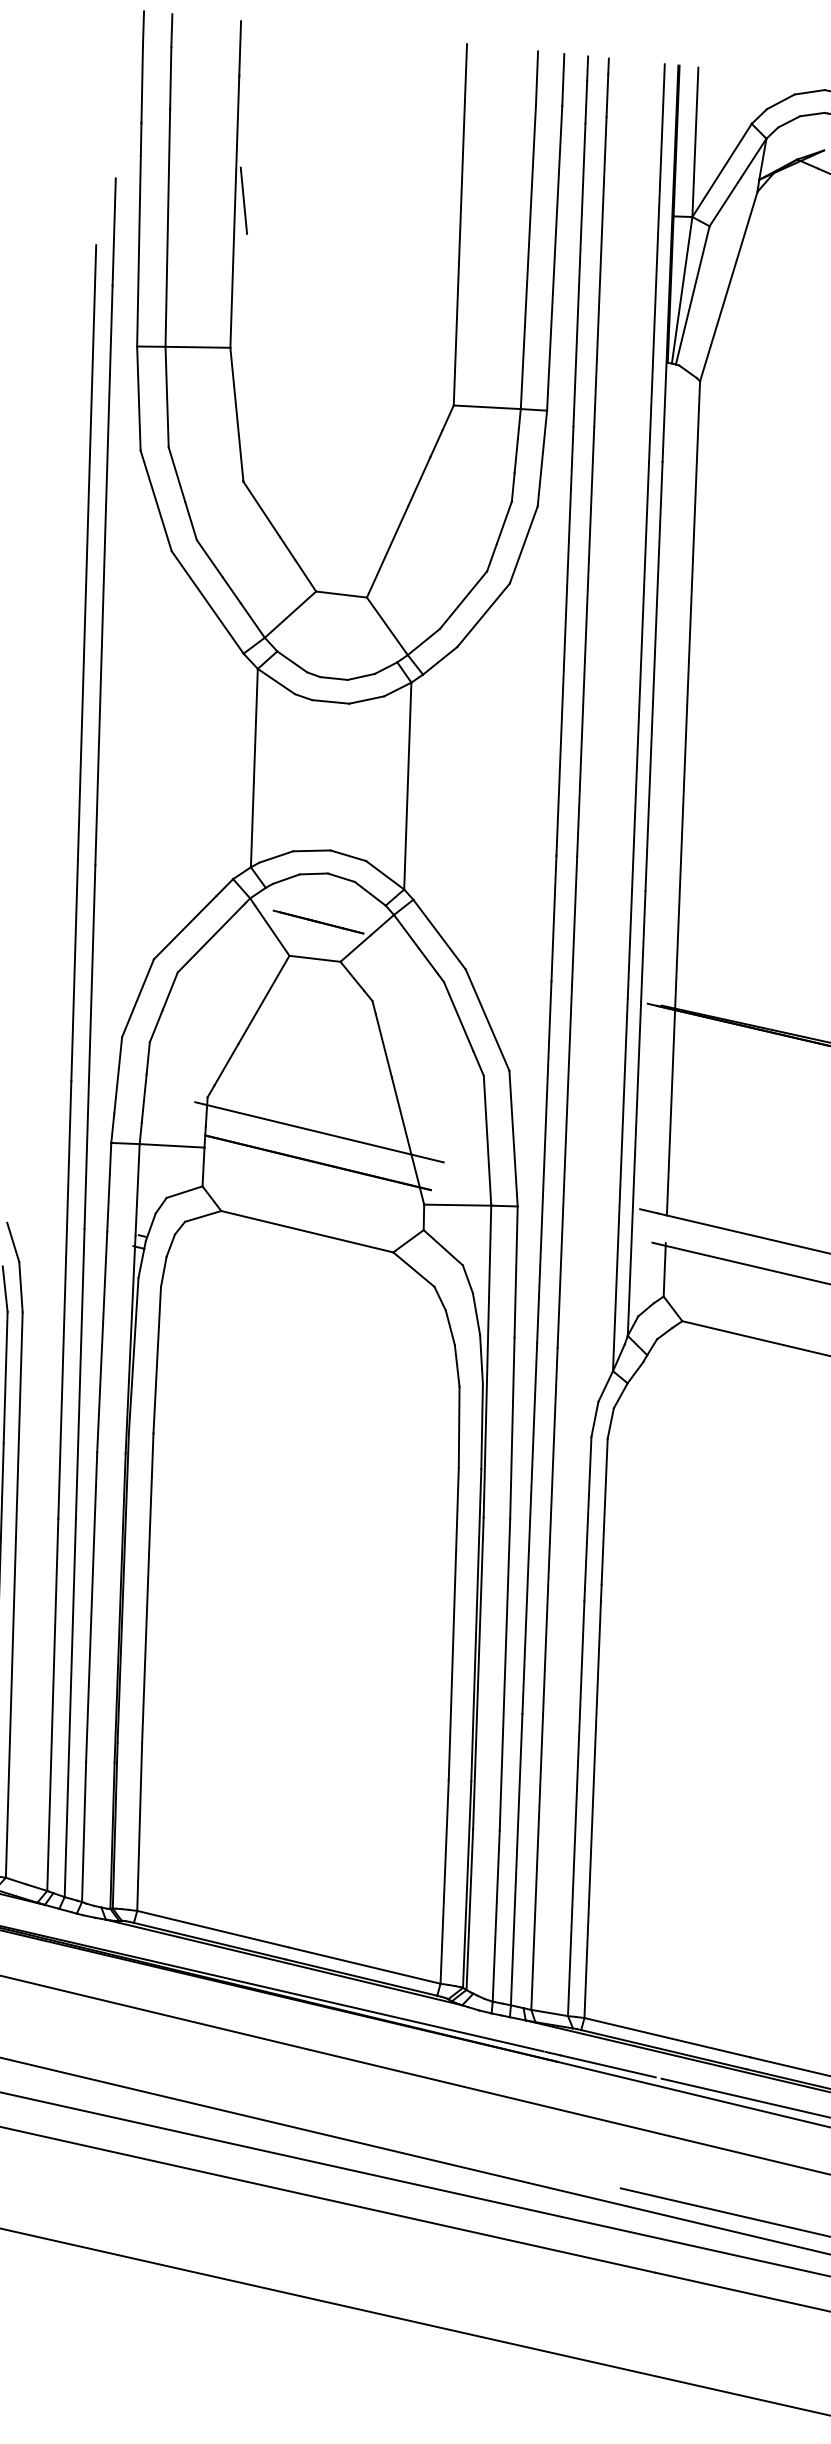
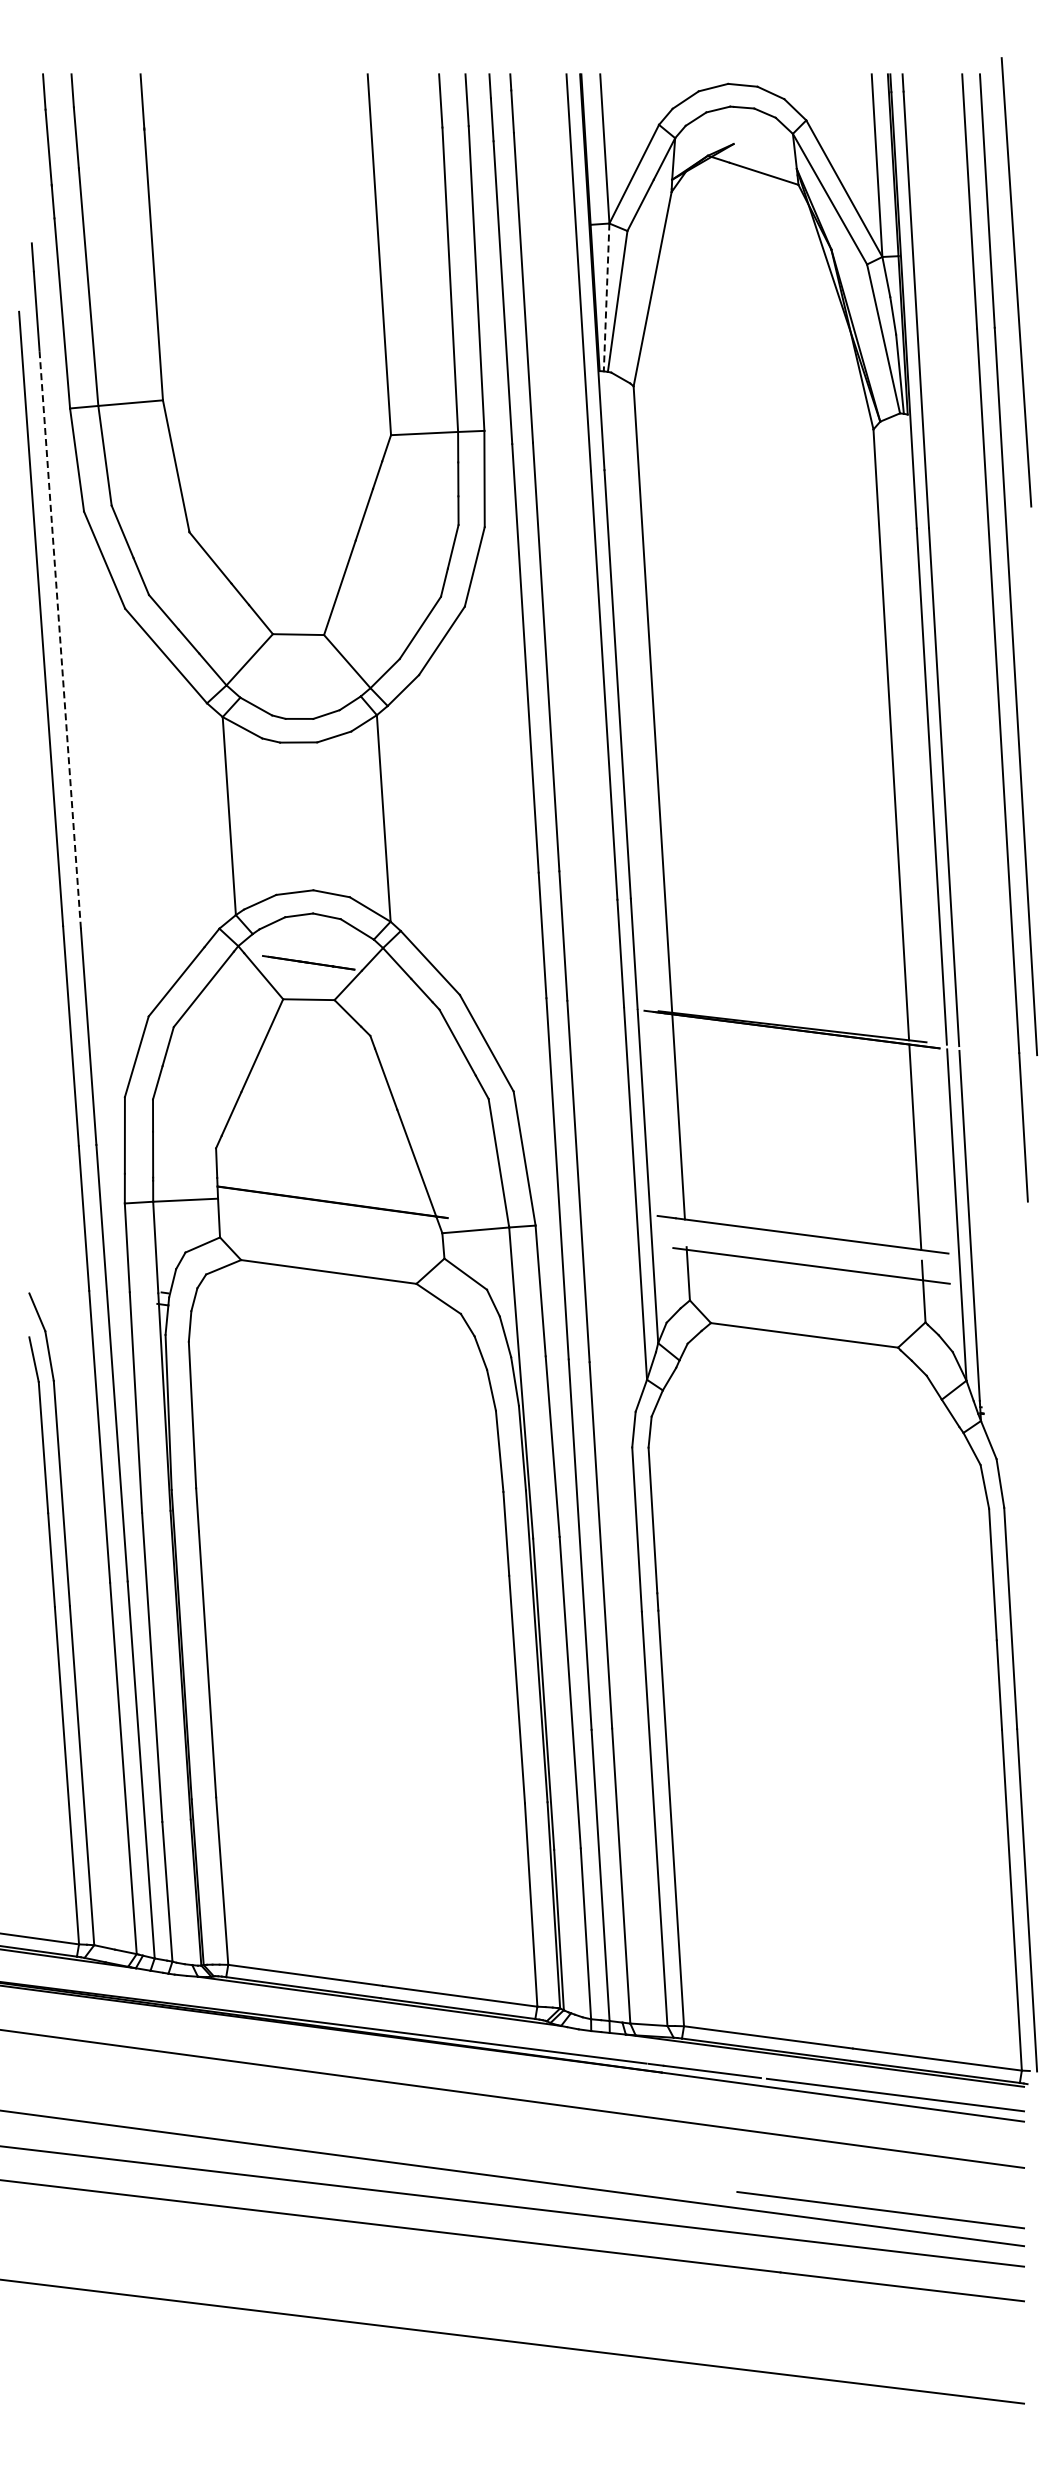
line: (243, 200) -> (161, 252), removed
line: (682, 290) -> (606, 297), solid -> dashed
line: (104, 575) -> (60, 639), solid -> dashed
line: (319, 1131) -> (330, 1171), removed

